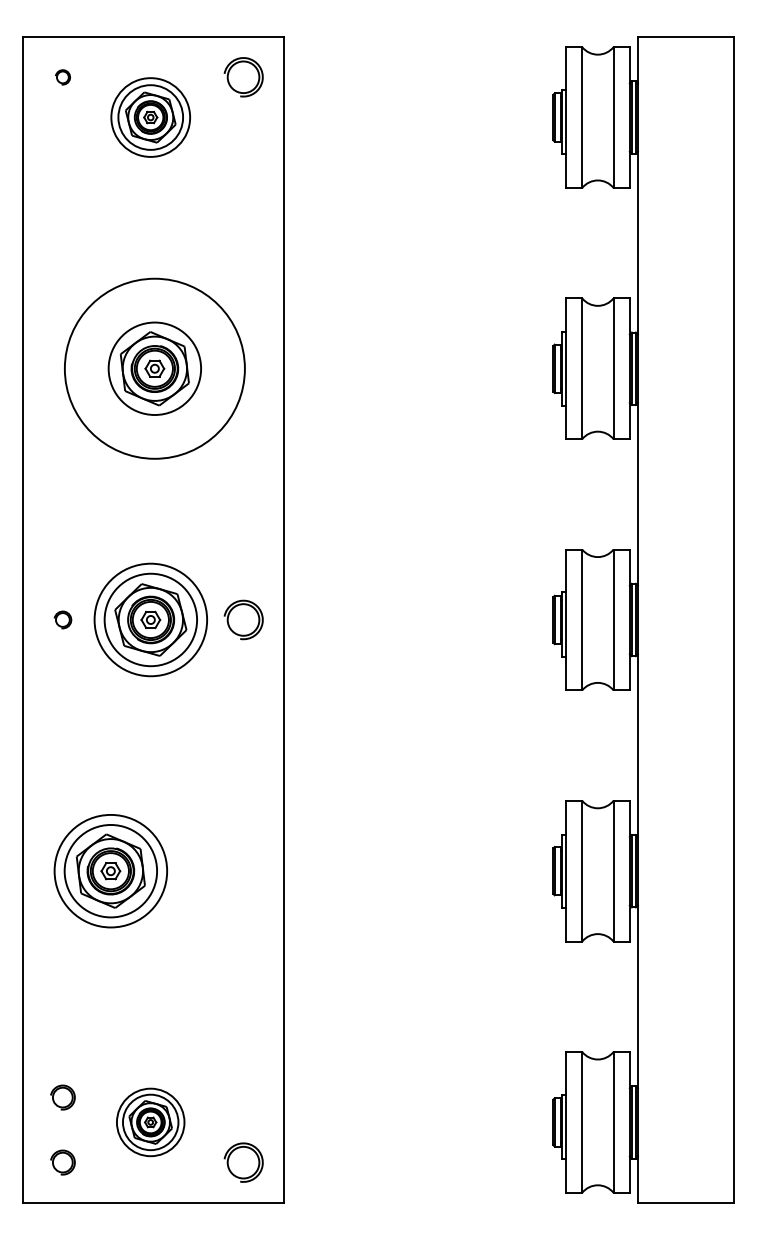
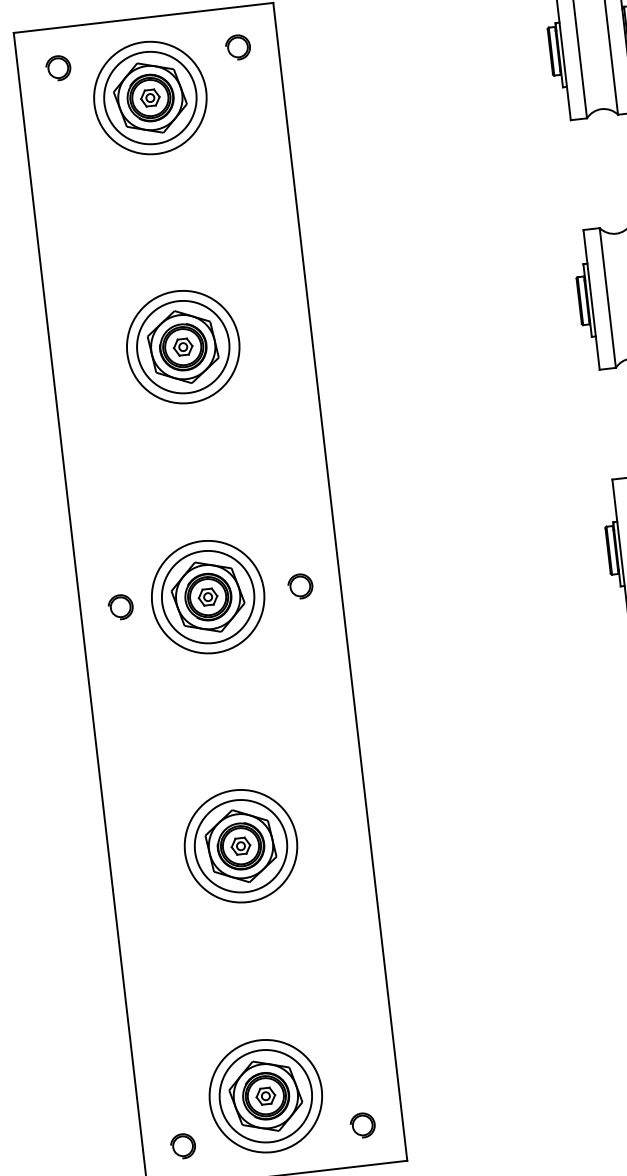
part: (62, 77) -> (58, 68), size x1.67
part: (243, 77) -> (237, 47), size x0.62
part: (150, 117) -> (150, 98), size x1.43
circle: (154, 368) -> (182, 346), size x0.62
part: (62, 619) -> (120, 606), size x1.43
part: (243, 619) -> (300, 586), size x0.62
part: (110, 871) -> (240, 846), moved
part: (62, 1097) -> (175, 1081), removed
part: (150, 1122) -> (265, 1096), size x1.67
part: (243, 1162) -> (362, 1125), size x0.62

